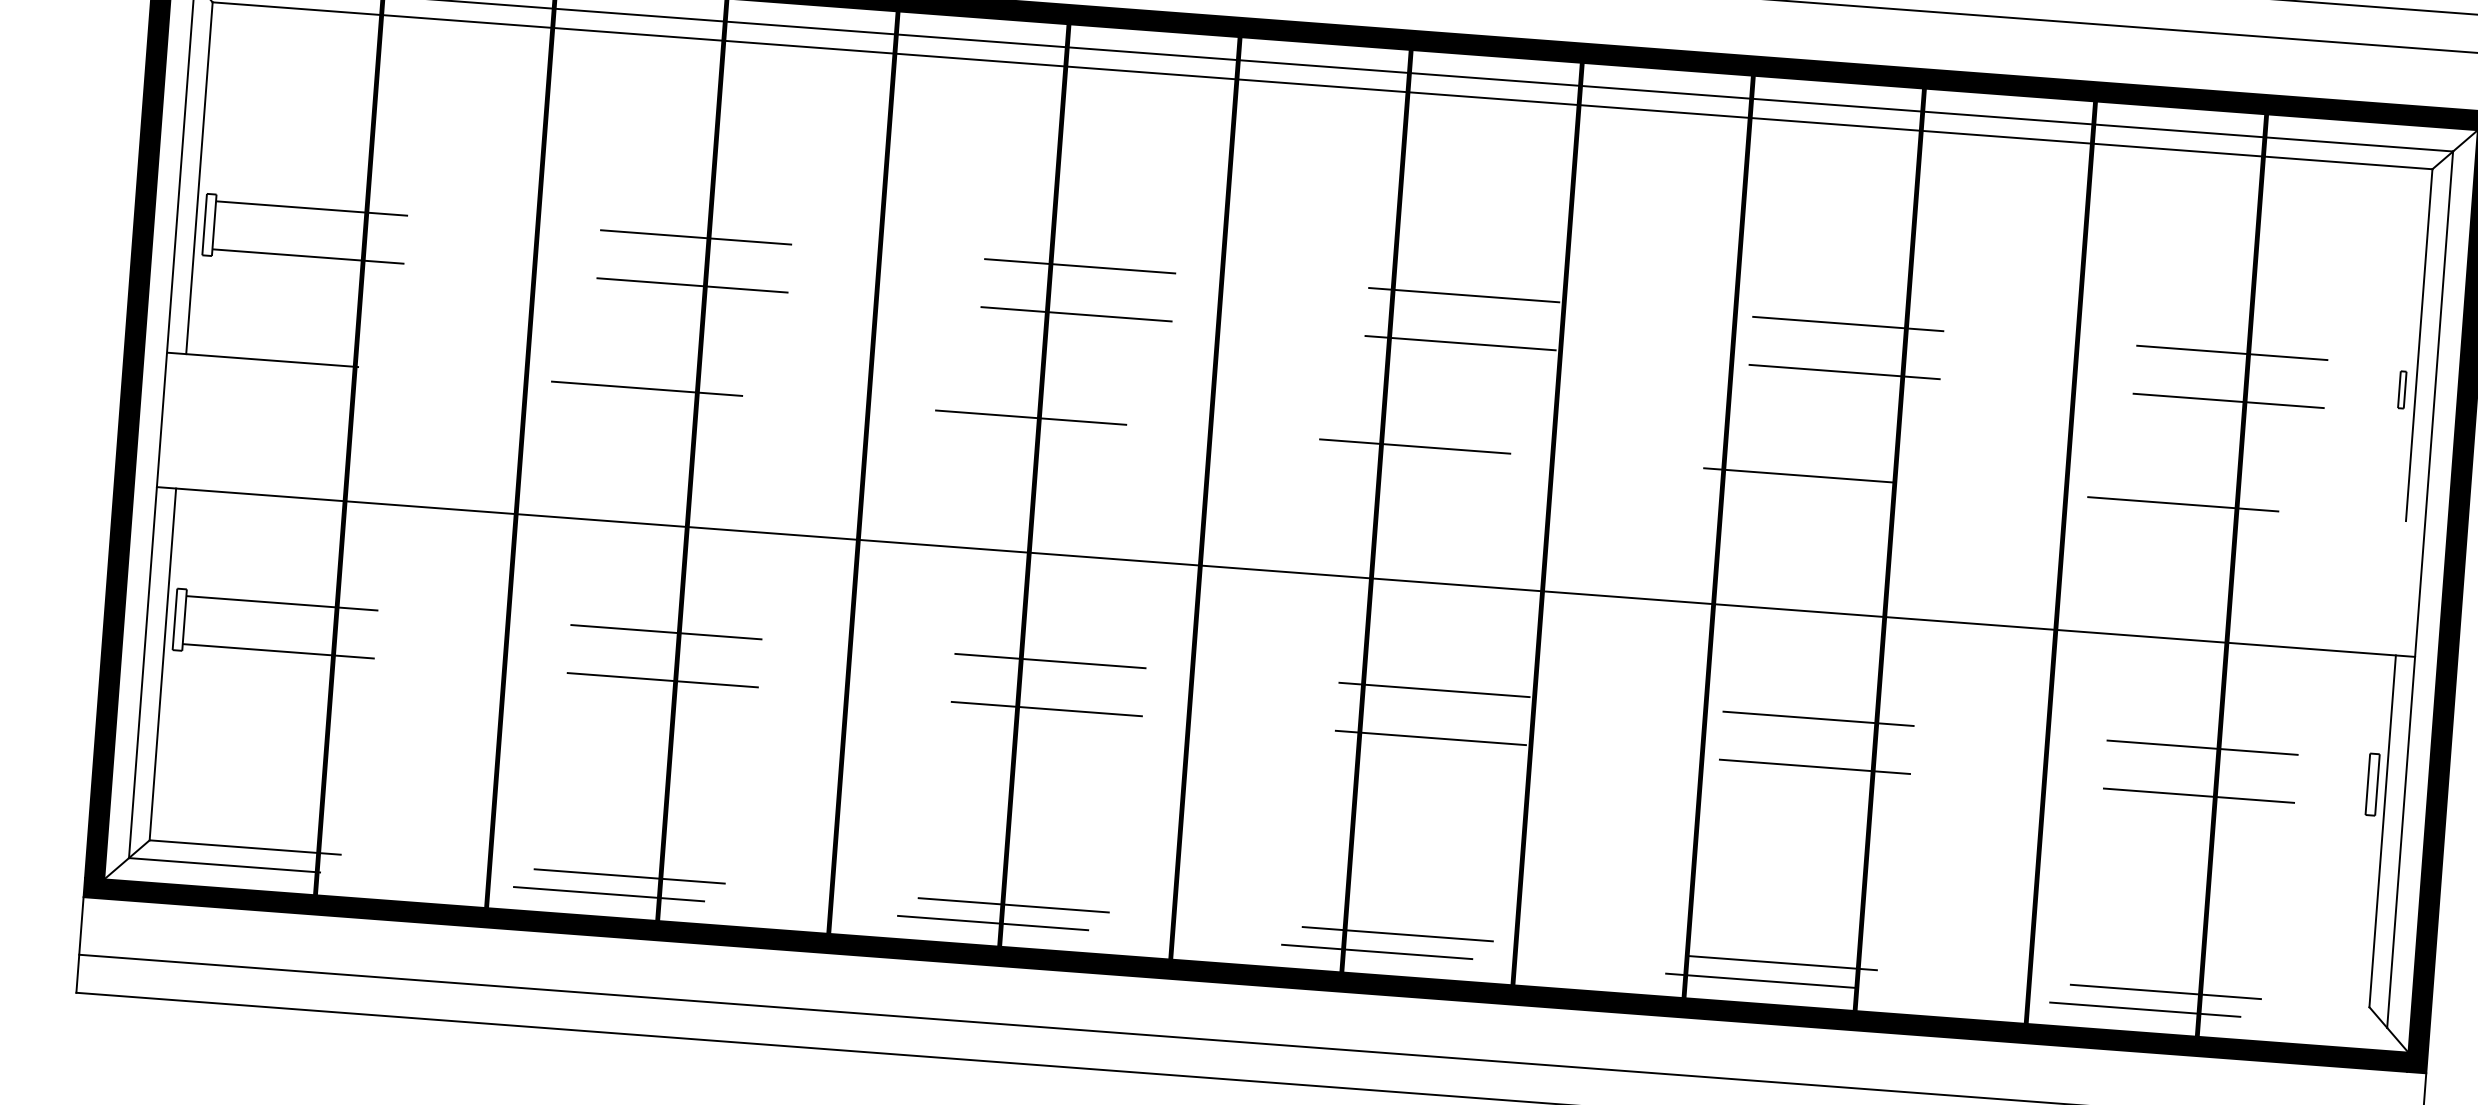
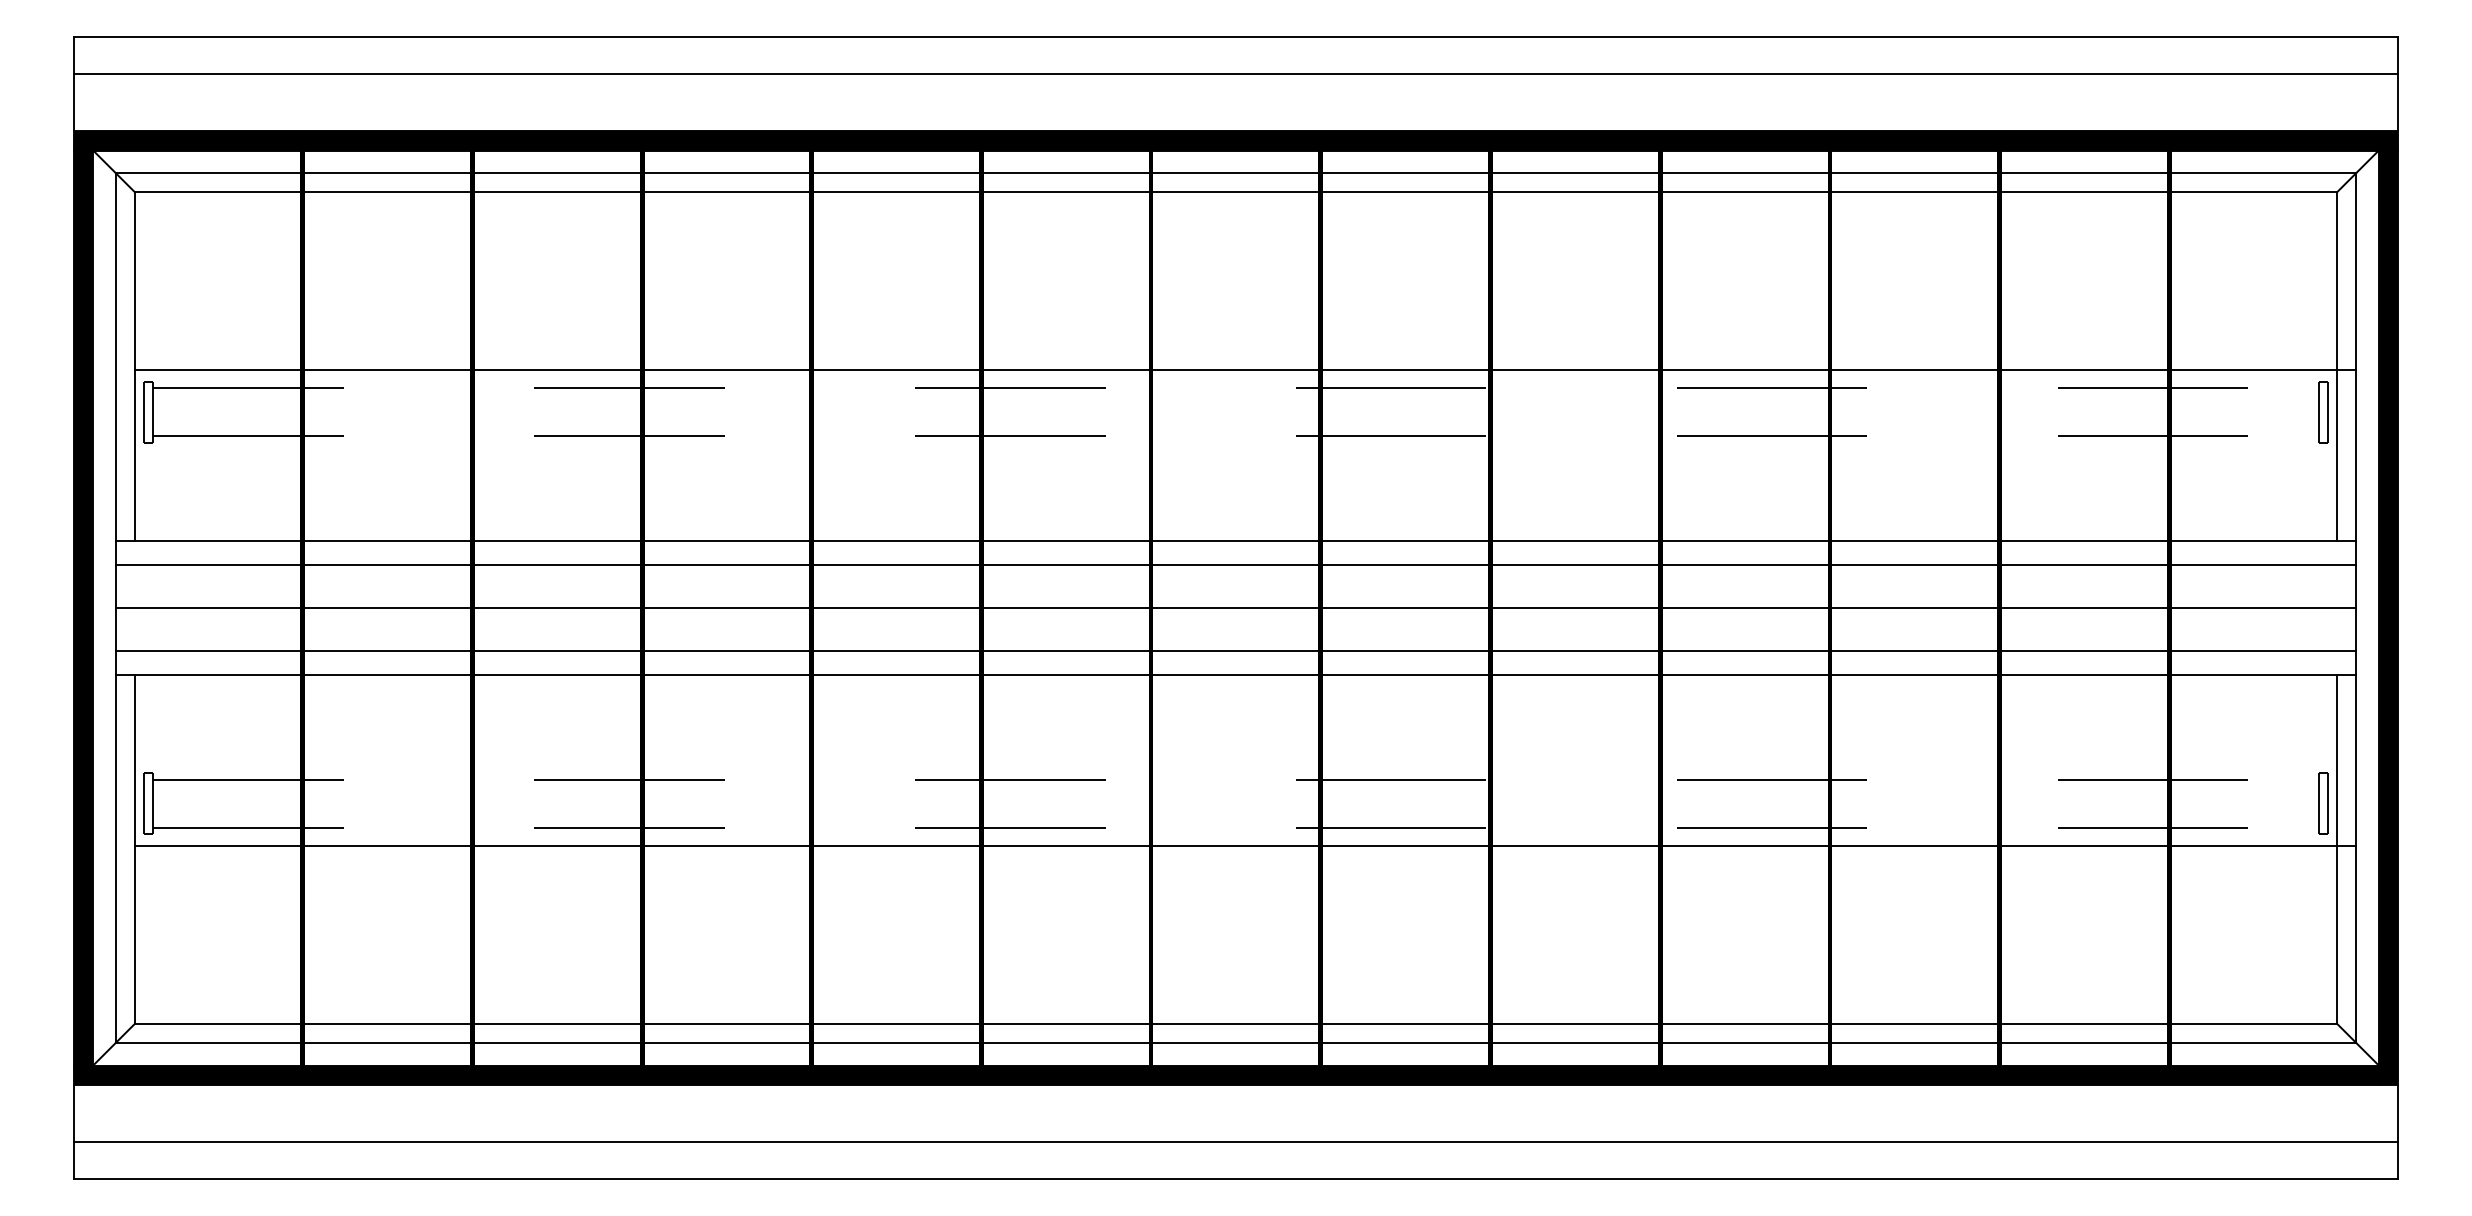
line: (1318, 265) -> (1245, 369), added
part: (2402, 390) -> (2323, 412), size x1.67
line: (1296, 437) -> (1236, 541), dashed -> solid
line: (1293, 461) -> (1235, 565), added
line: (1290, 505) -> (1235, 608), added
line: (1287, 547) -> (1235, 650), added
line: (1282, 745) -> (1245, 846), added
line: (1260, 923) -> (1236, 1023), dashed -> solid
line: (1258, 942) -> (1236, 1042), dashed -> solid

